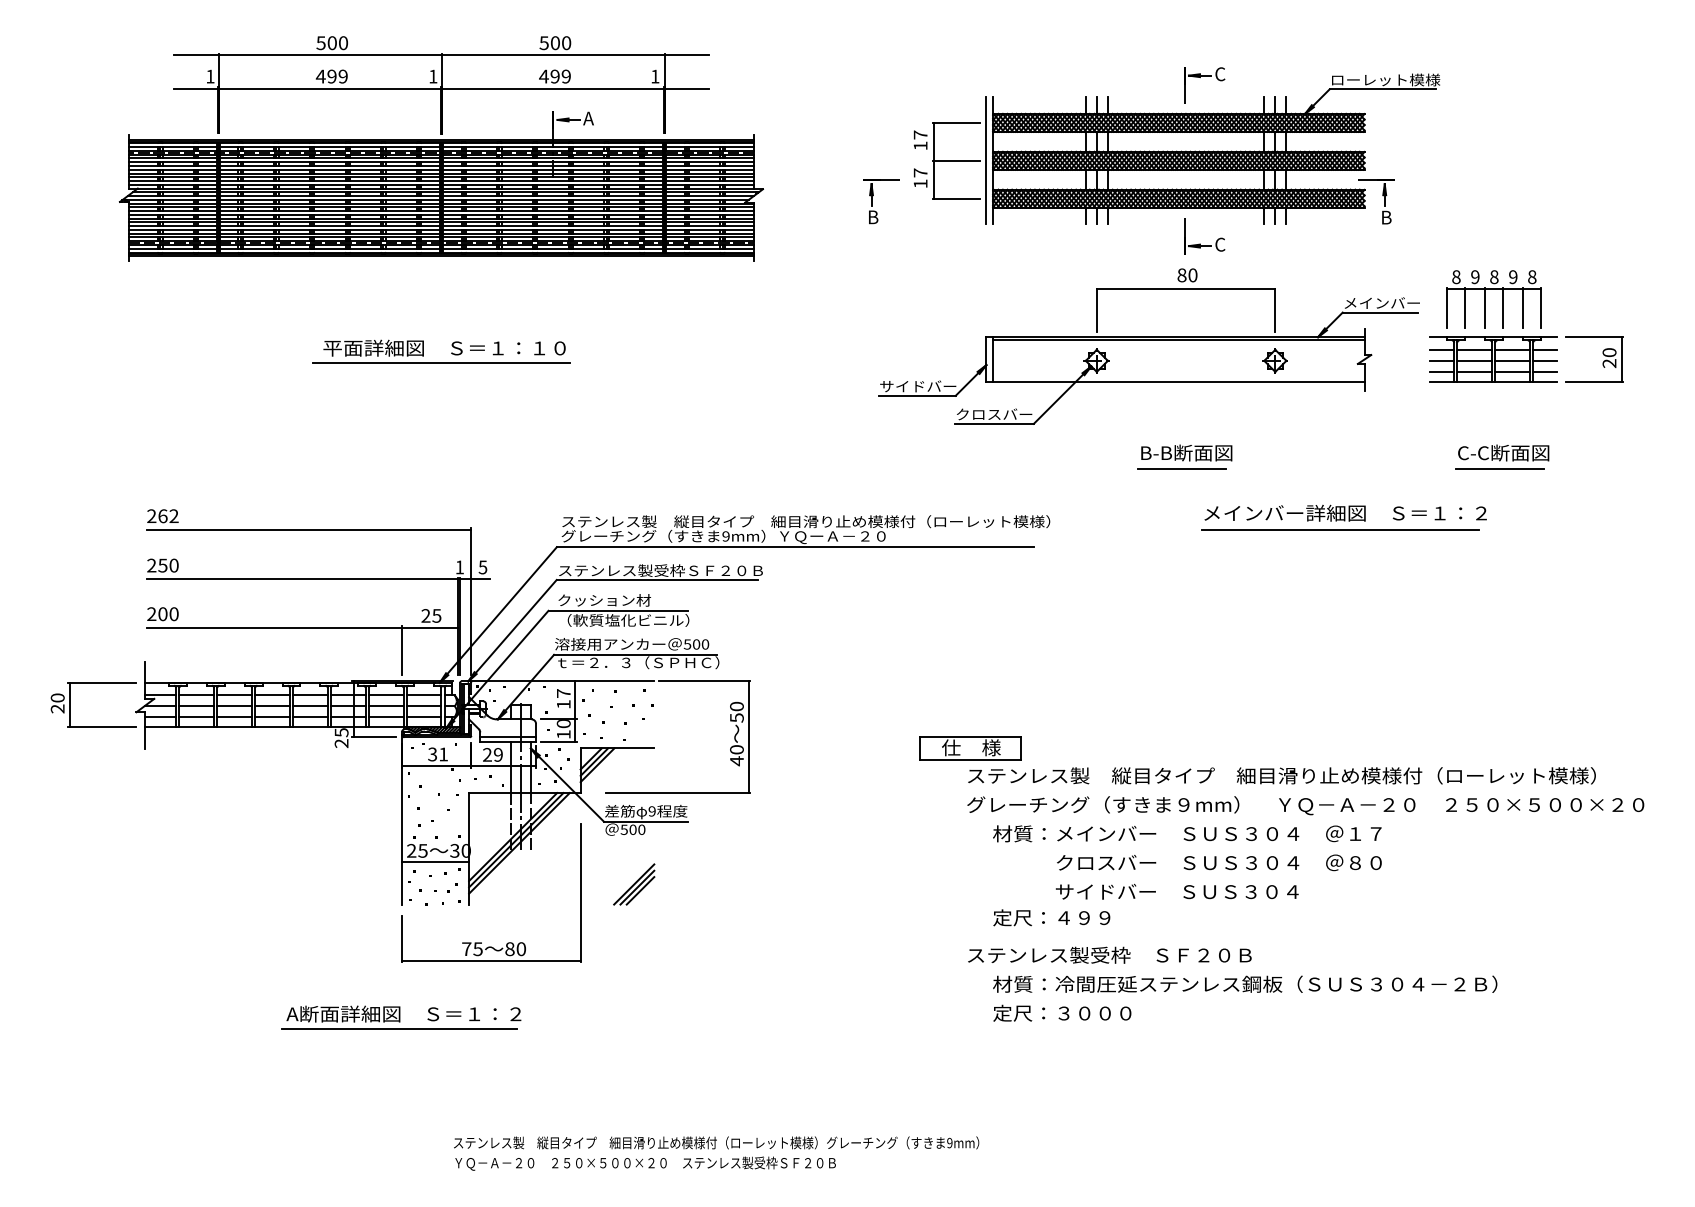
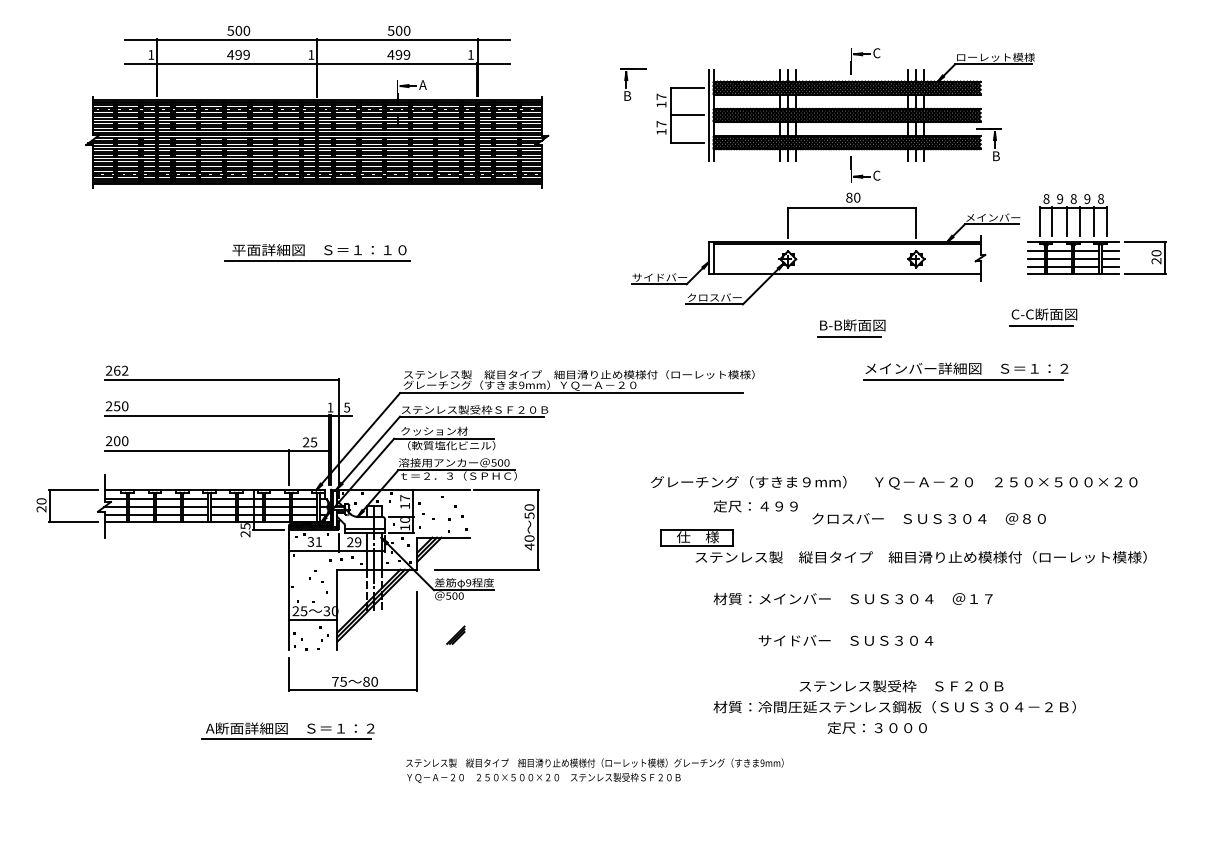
part: (874, 195) -> (628, 80), moved
part: (1502, 457) -> (1043, 317), moved
text: (1306, 805) -> (894, 482), moved
text: (1218, 862) -> (928, 518), moved
part: (633, 883) -> (455, 634), size x0.6
text: (1051, 918) -> (755, 506), moved
text: (1109, 955) -> (901, 686), moved
text: (1061, 1012) -> (876, 727), moved
text: (715, 1153) -> (594, 770), moved

